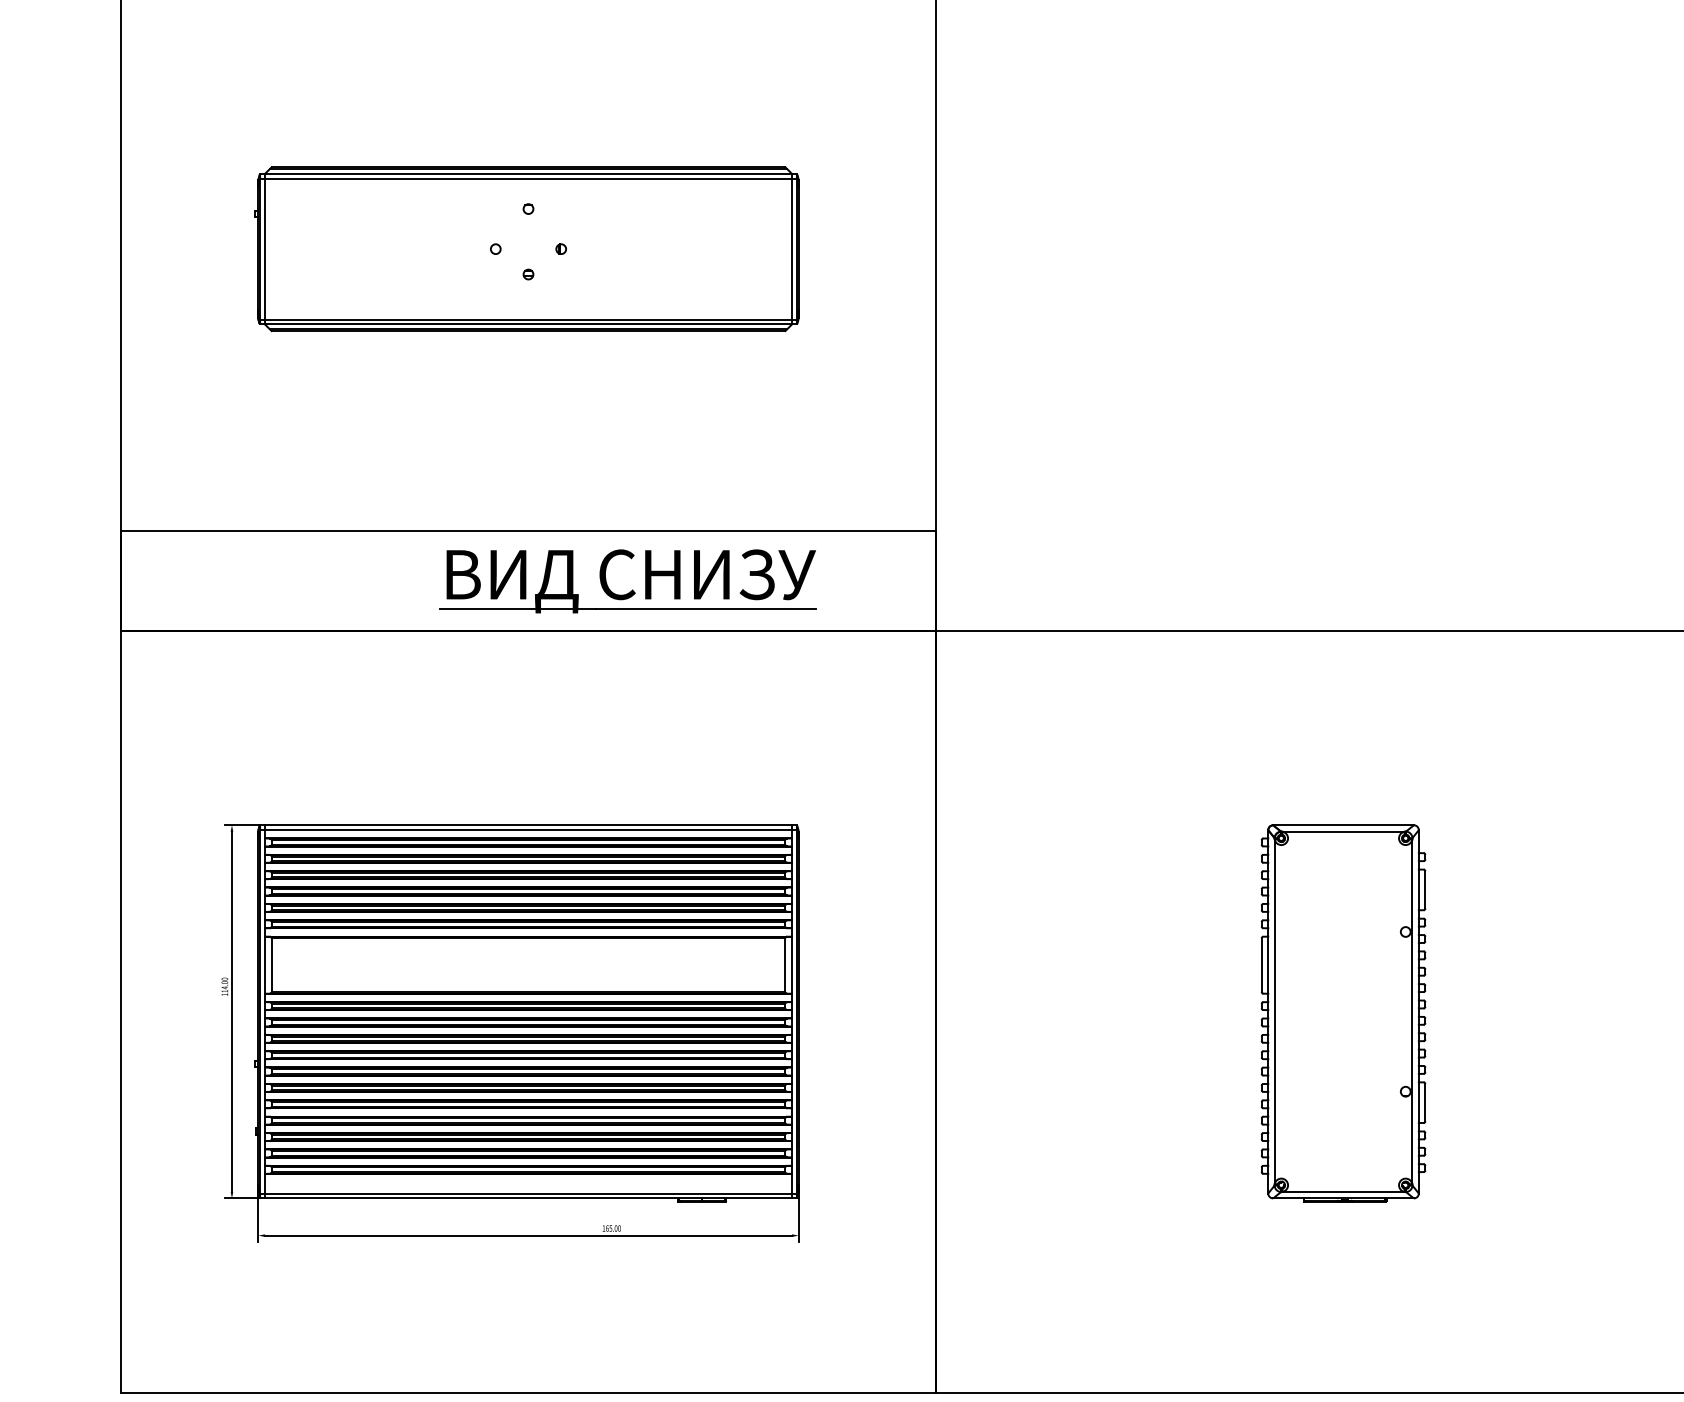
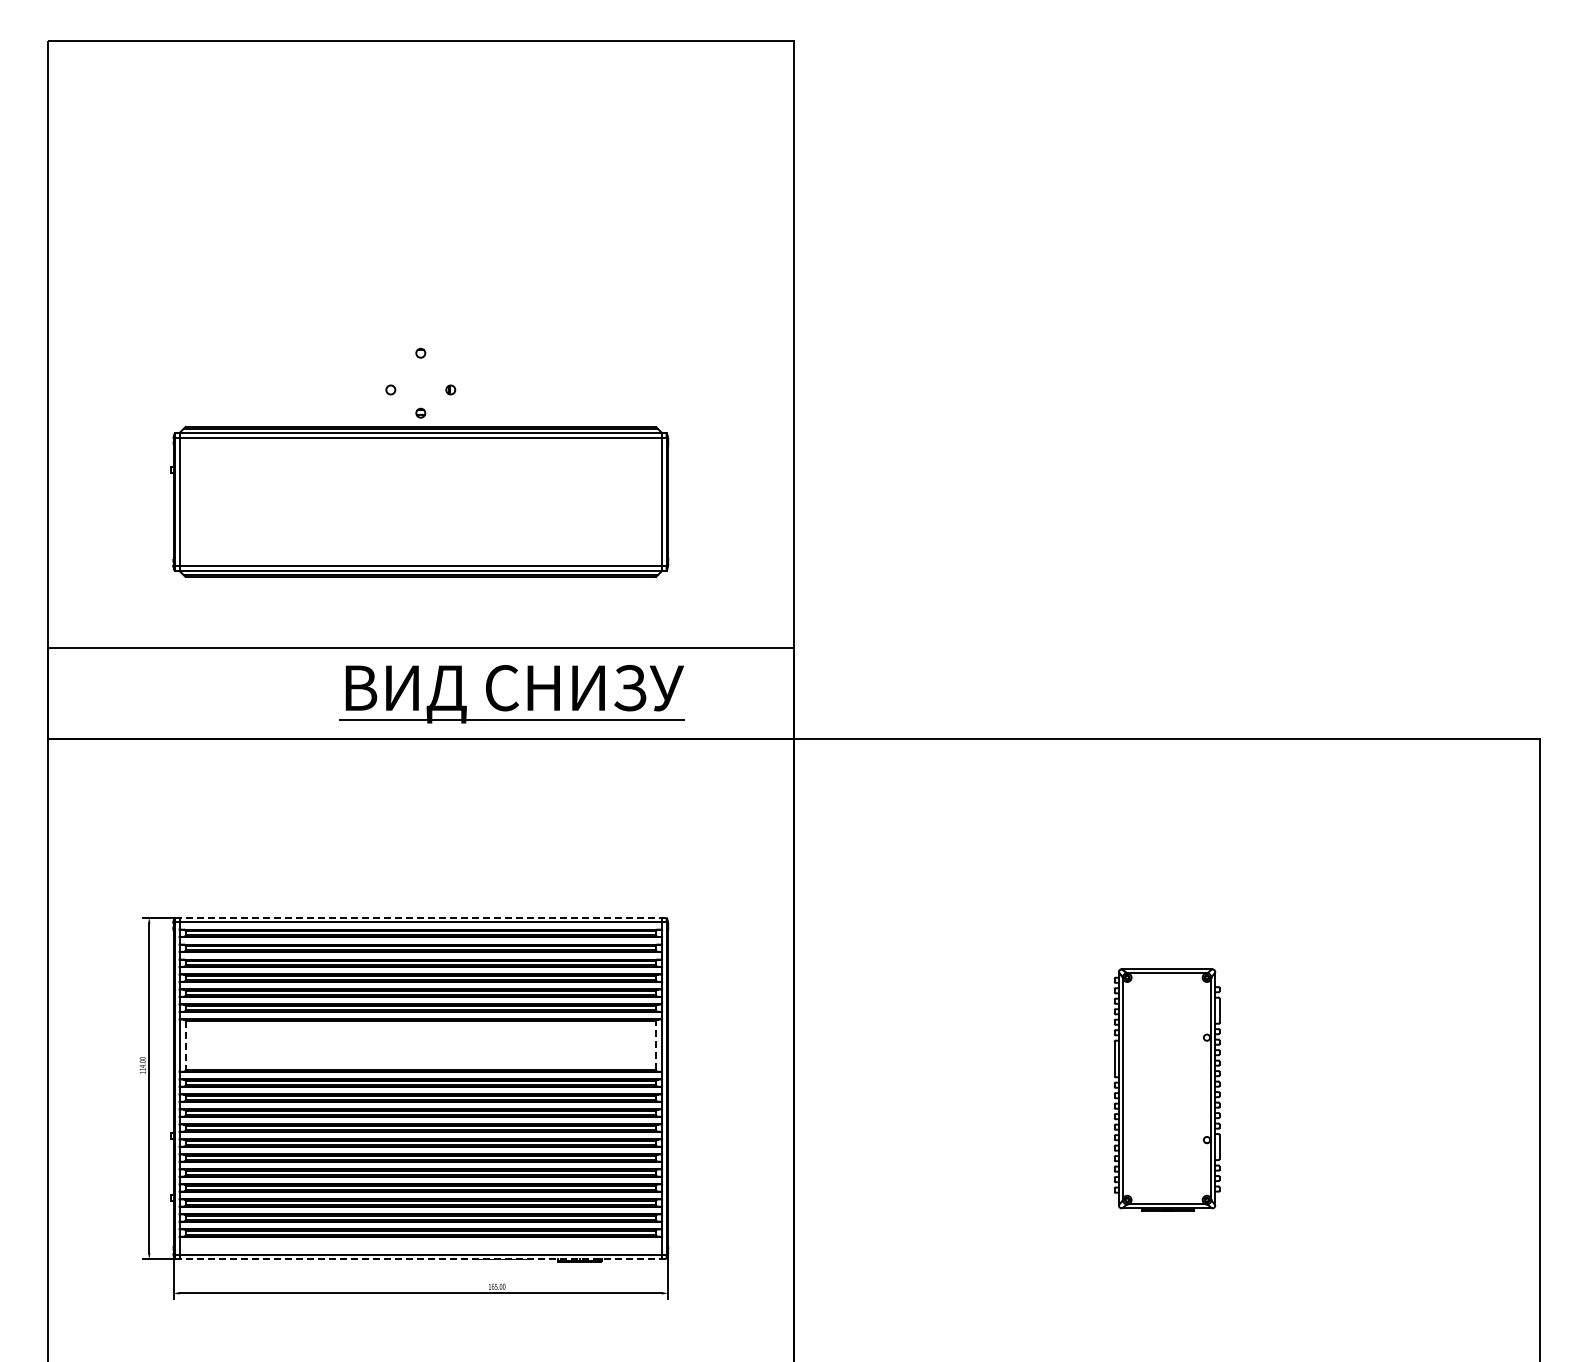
part: (527, 248) -> (419, 501), moved
line: (528, 825) -> (420, 917), solid -> dashed
line: (271, 965) -> (185, 1045), solid -> dashed
line: (785, 965) -> (656, 1045), solid -> dashed
part: (1342, 1013) -> (1166, 1089), size x0.7
line: (528, 1198) -> (420, 1259), solid -> dashed

